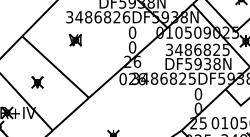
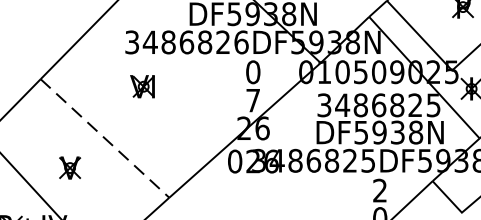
text: (132, 47) -> (253, 100), 0 -> 7
line: (56, 67) -> (106, 139), solid -> dashed
text: (198, 94) -> (380, 191), 0 -> 2

